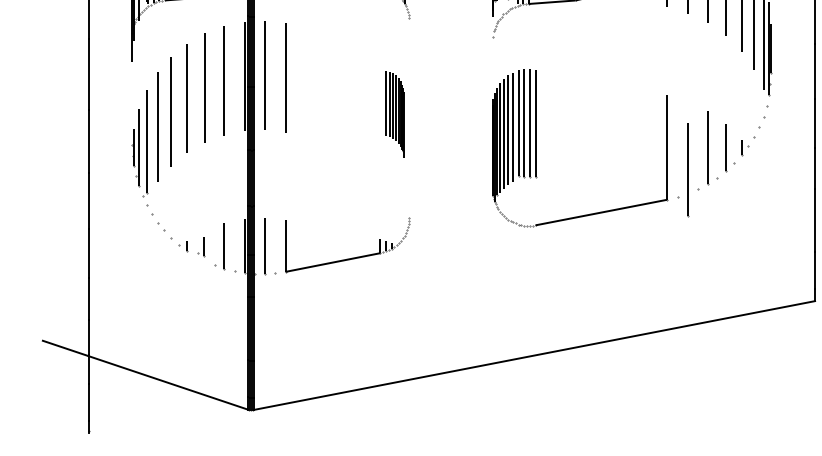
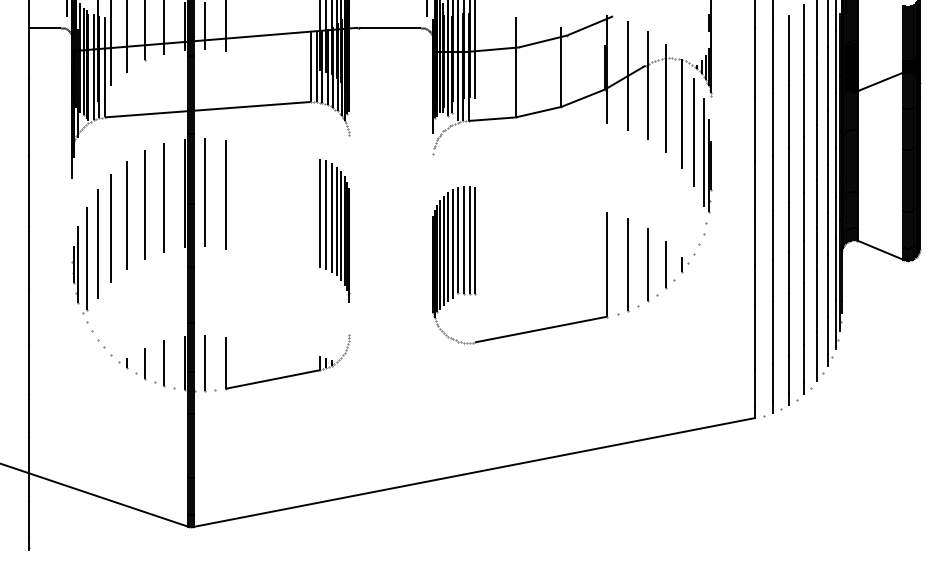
part: (394, 113) -> (334, 230), size x1.67
line: (688, 170) -> (628, 265), moved
part: (200, 247) -> (140, 364), size x1.67

